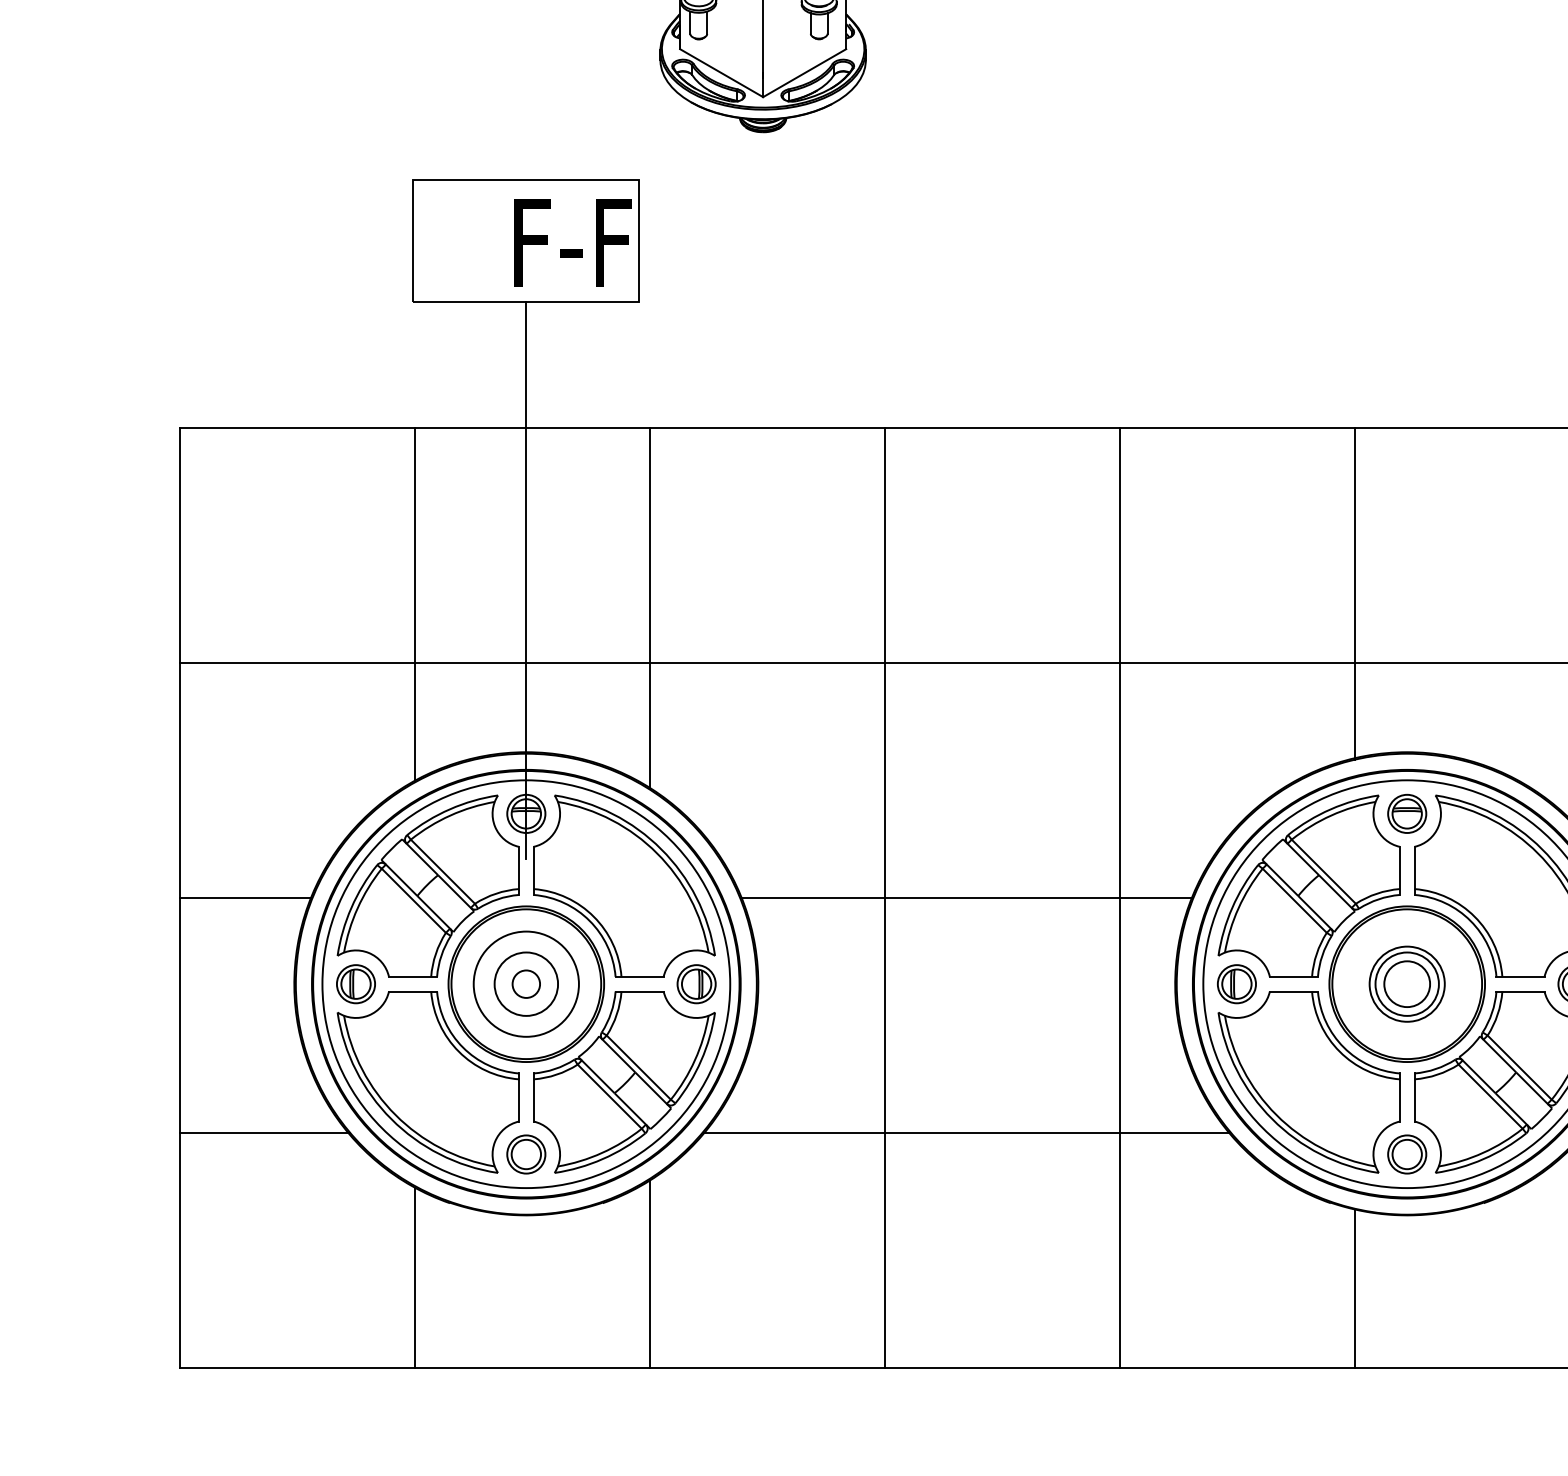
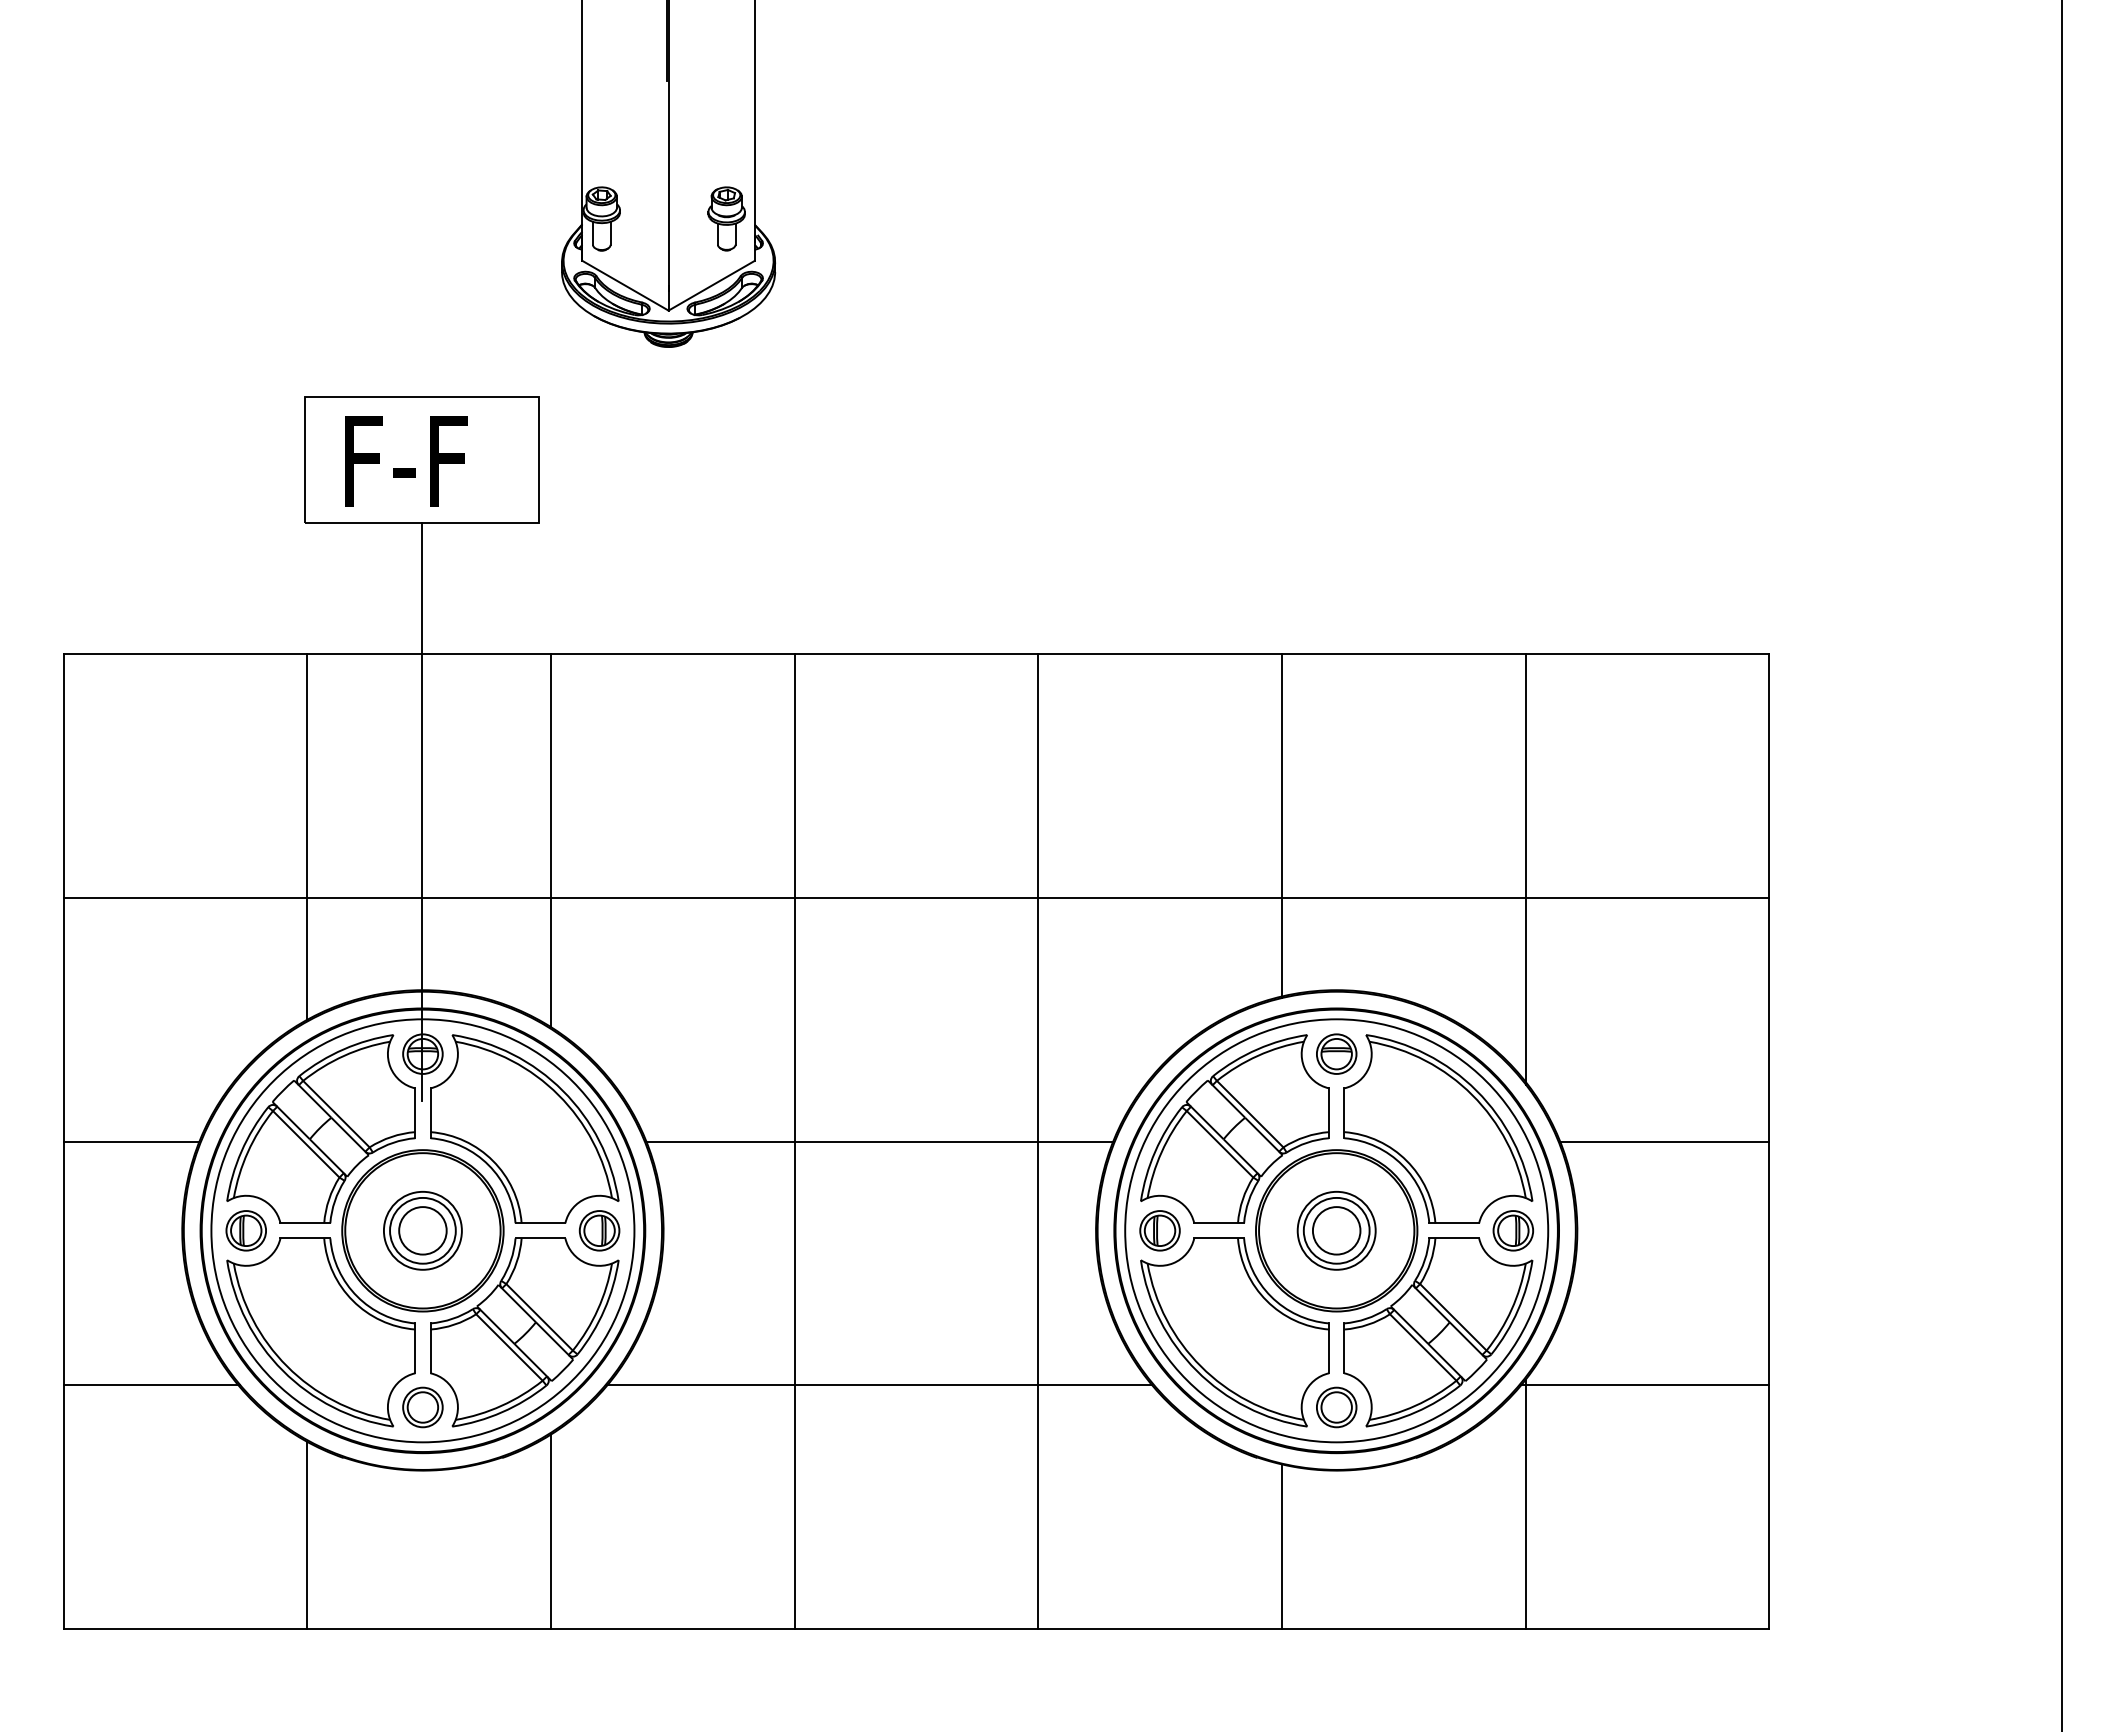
text: (573, 242) -> (406, 461), moved
circle: (525, 983) -> (422, 1230), size x0.71
circle: (525, 983) -> (422, 1230), size x1.67

